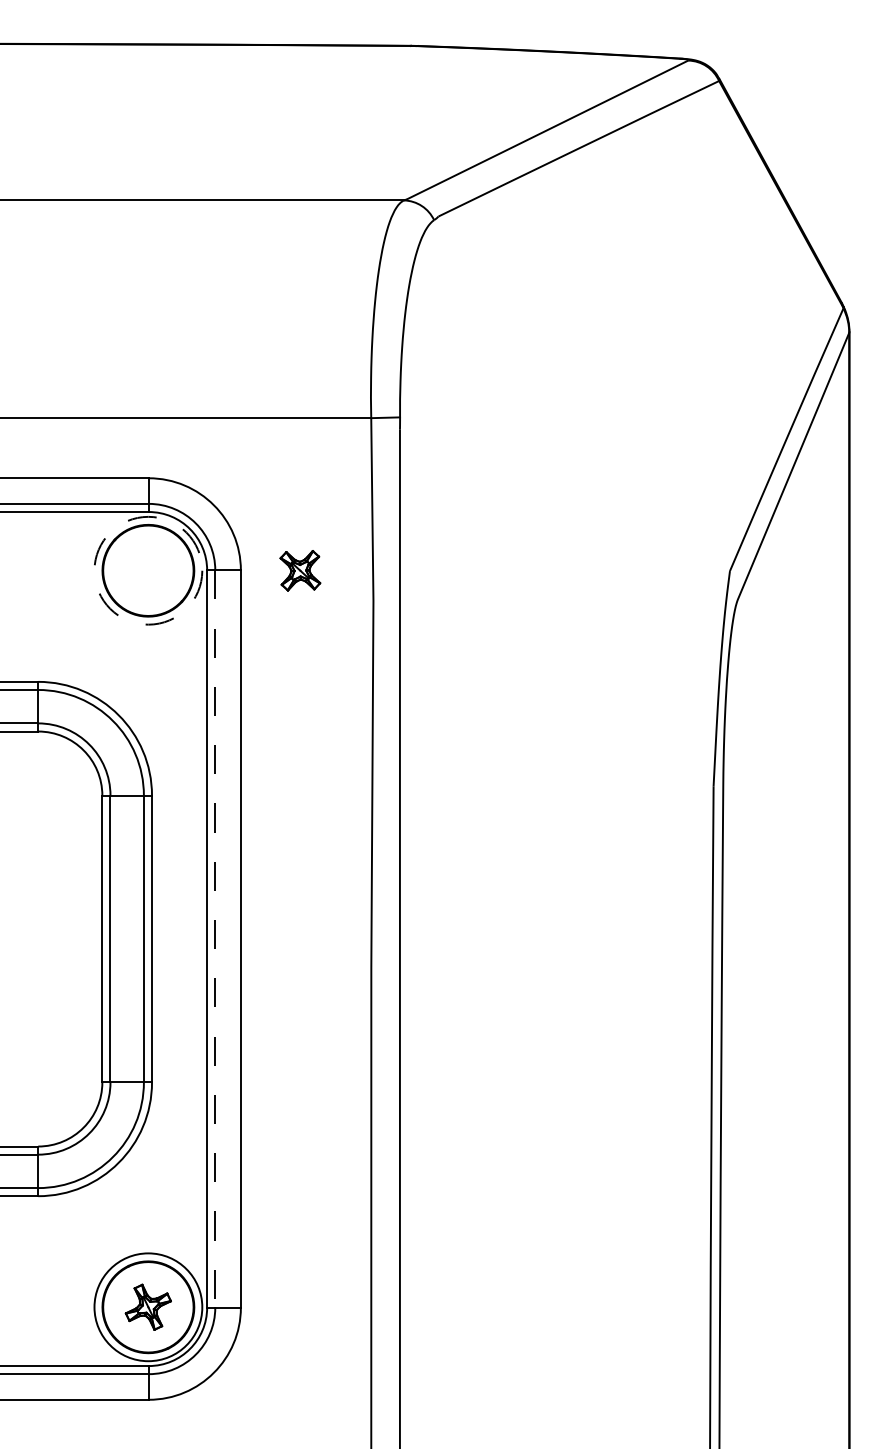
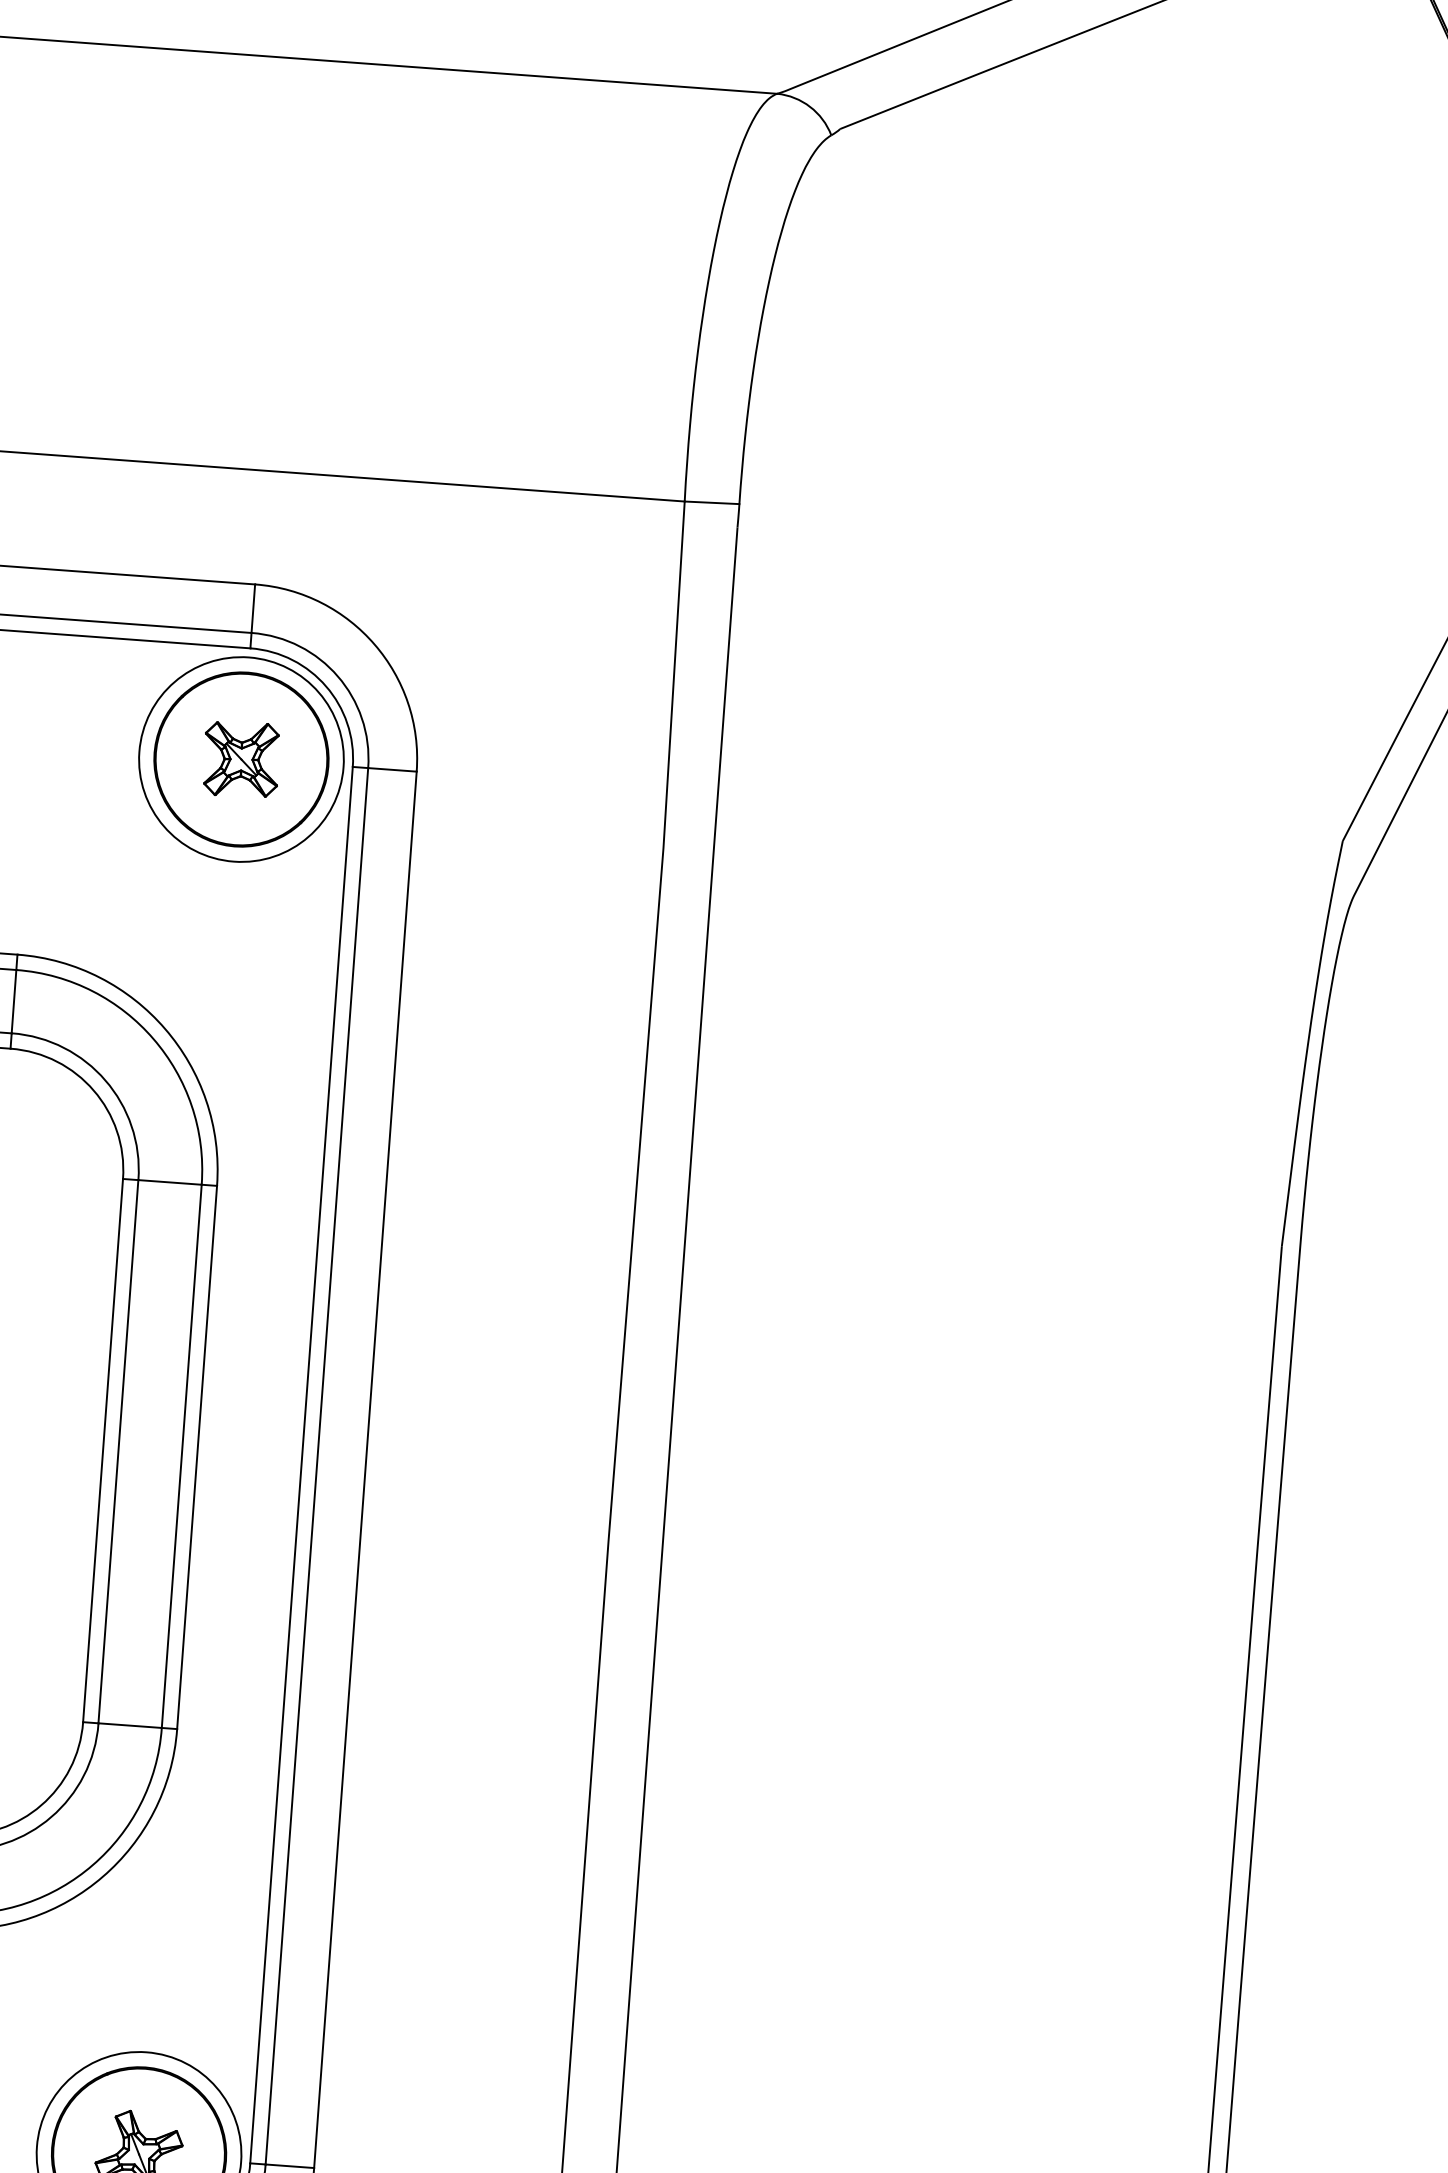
circle: (148, 570) -> (241, 759), dashed -> solid
part: (300, 570) -> (241, 759), moved
line: (215, 939) -> (317, 1467), dashed -> solid

